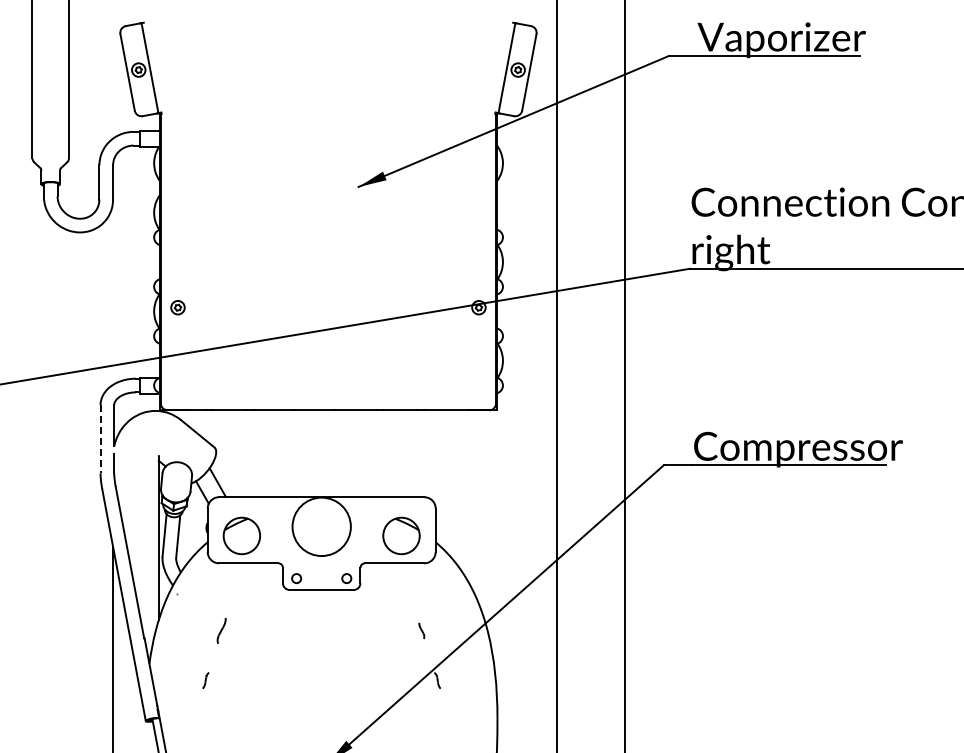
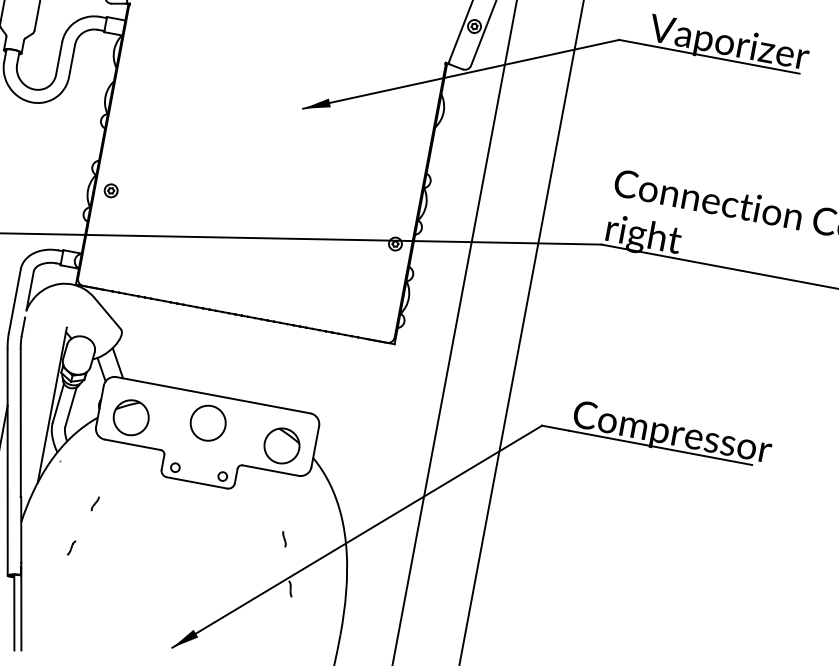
line: (100, 439) -> (14, 301), dashed -> solid
circle: (321, 526) -> (208, 422), size x0.62
part: (221, 630) -> (95, 503), size x0.62

